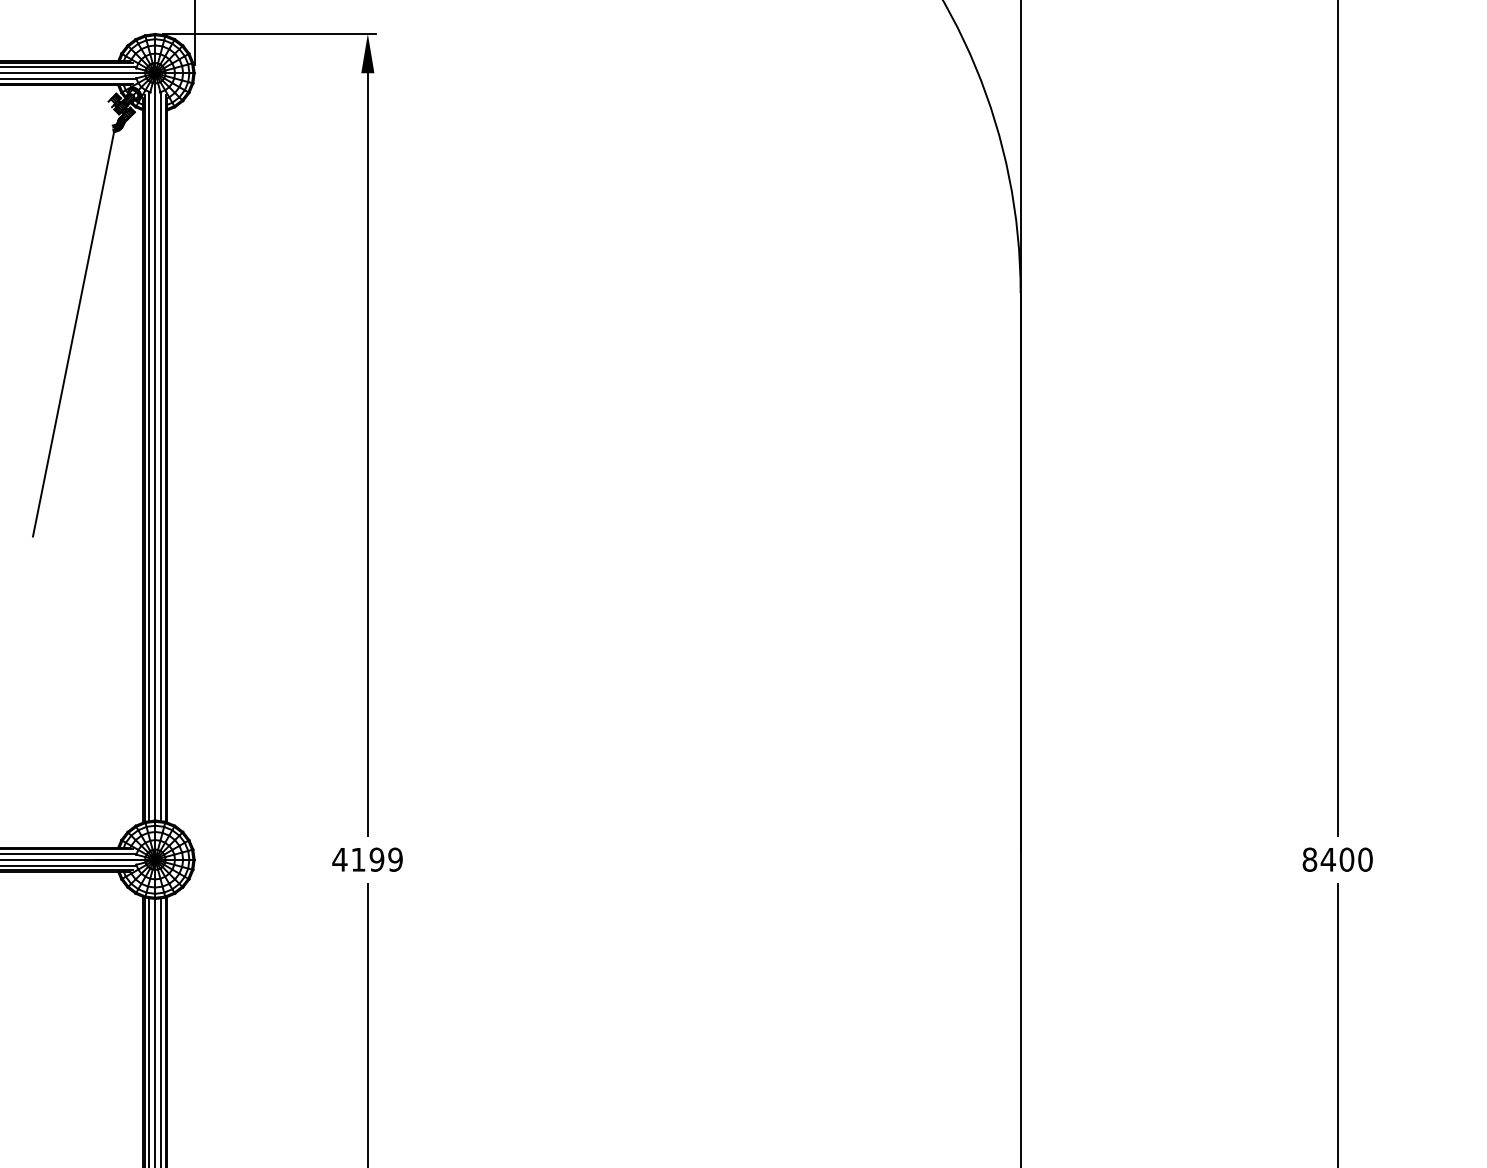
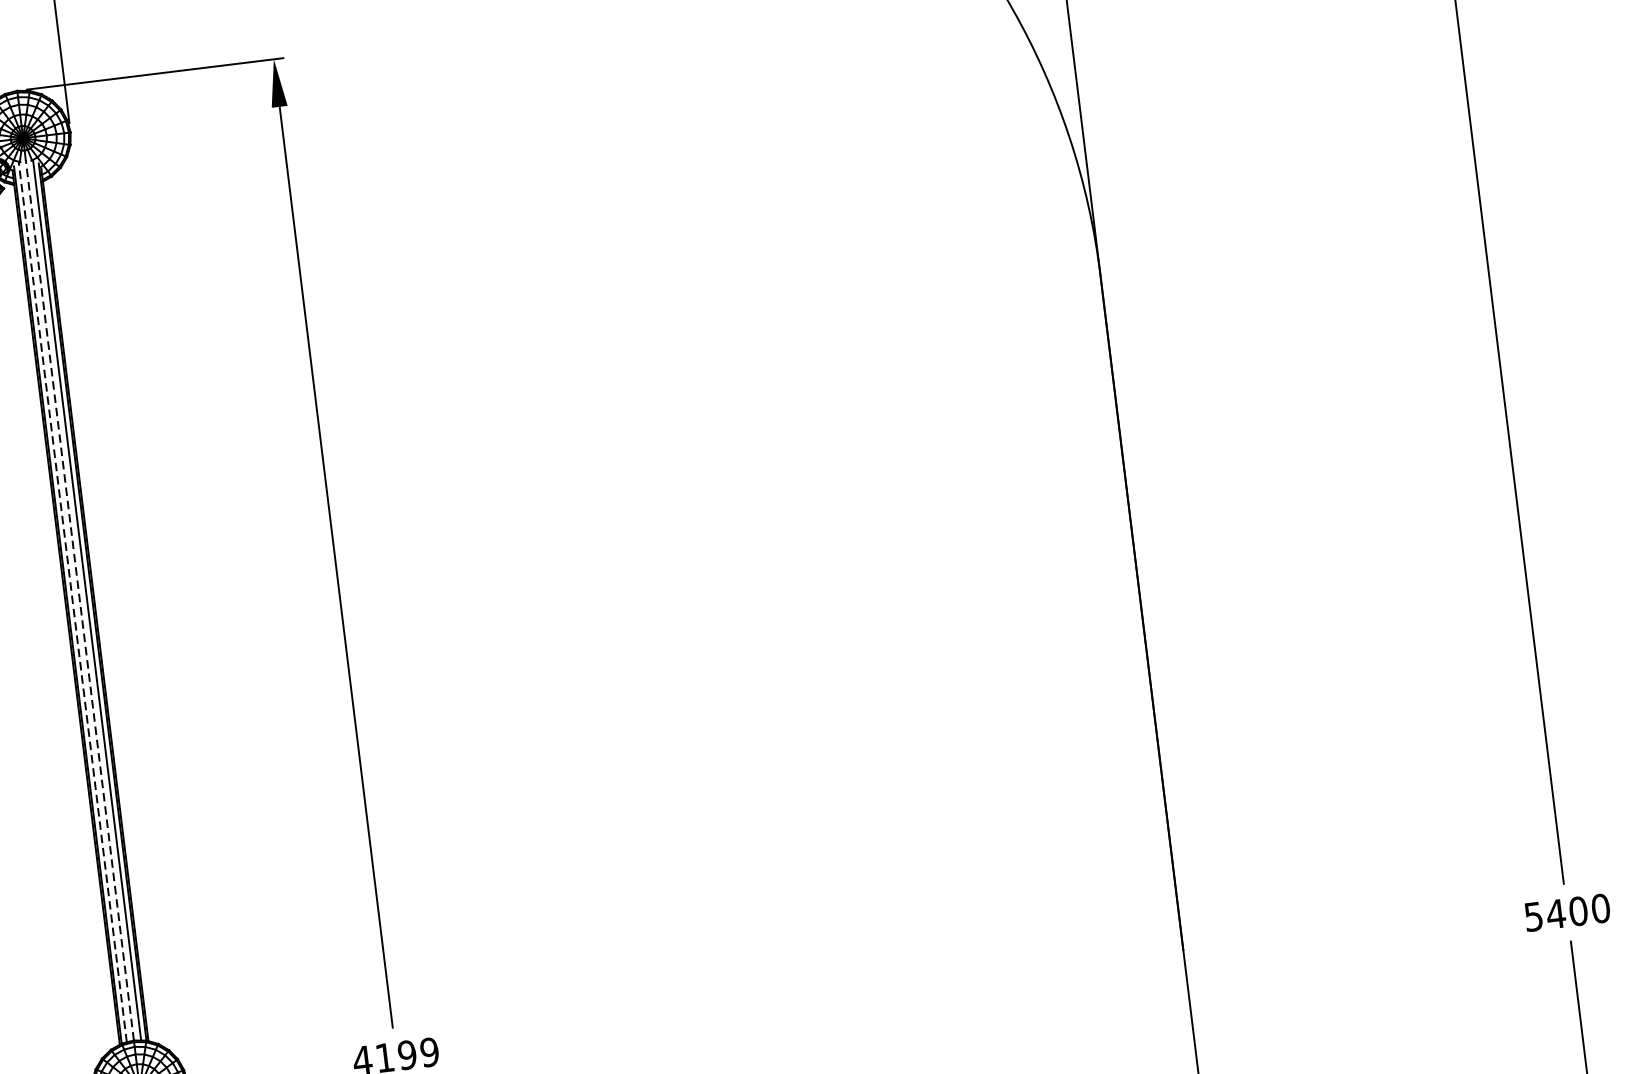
line: (155, 455) -> (79, 599), solid -> dashed
line: (149, 456) -> (72, 601), solid -> dashed
text: (1309, 859) -> (1533, 916), 8400 -> 5400

